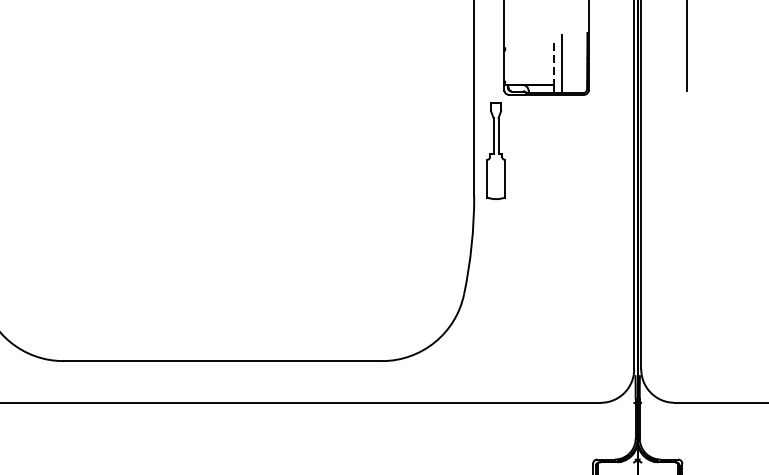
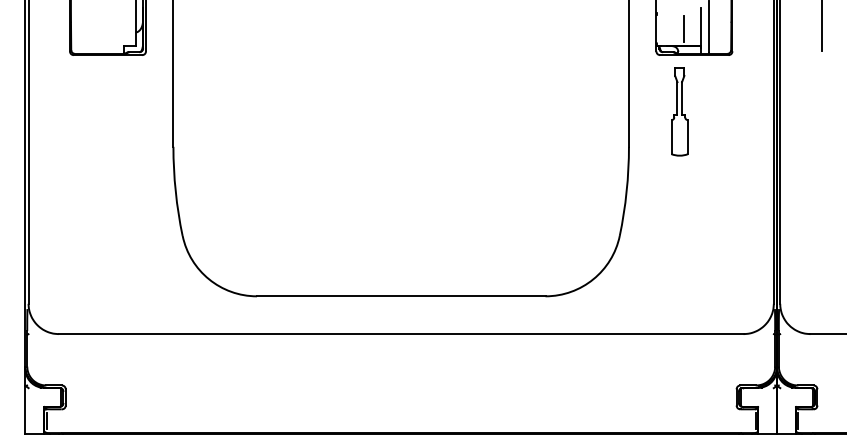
line: (554, 64) -> (701, 27), dashed -> solid
line: (534, 65) -> (683, 28), added
part: (495, 150) -> (679, 111), moved

